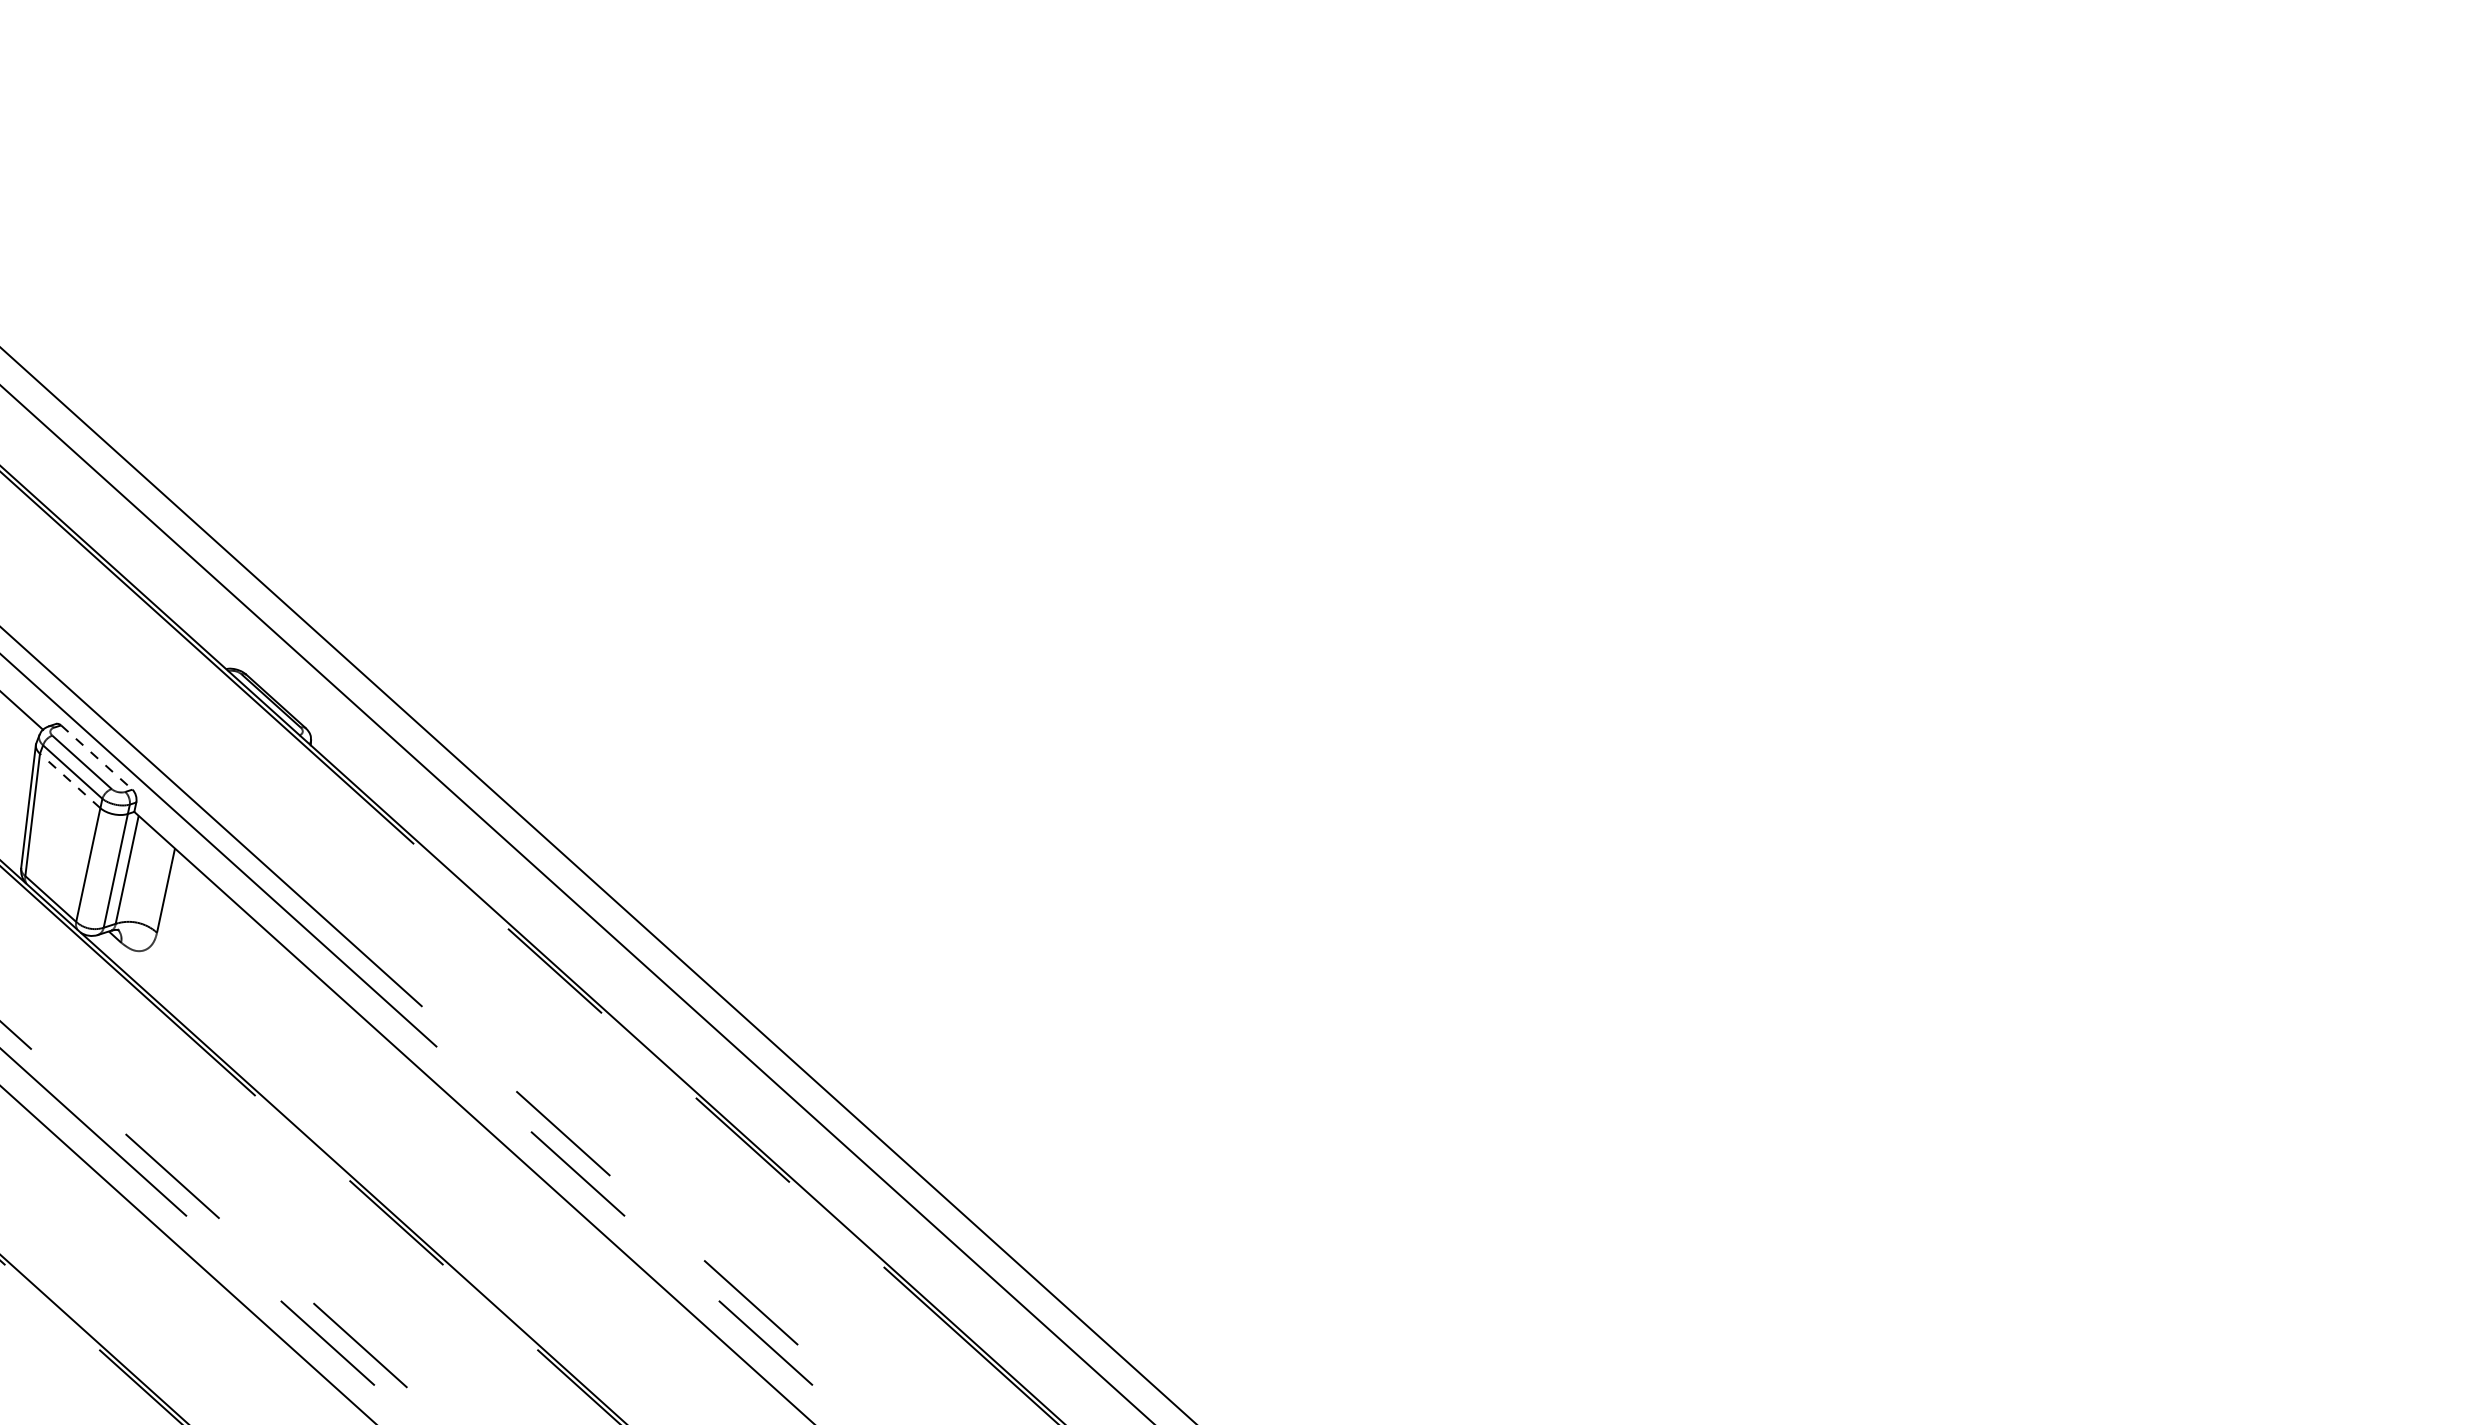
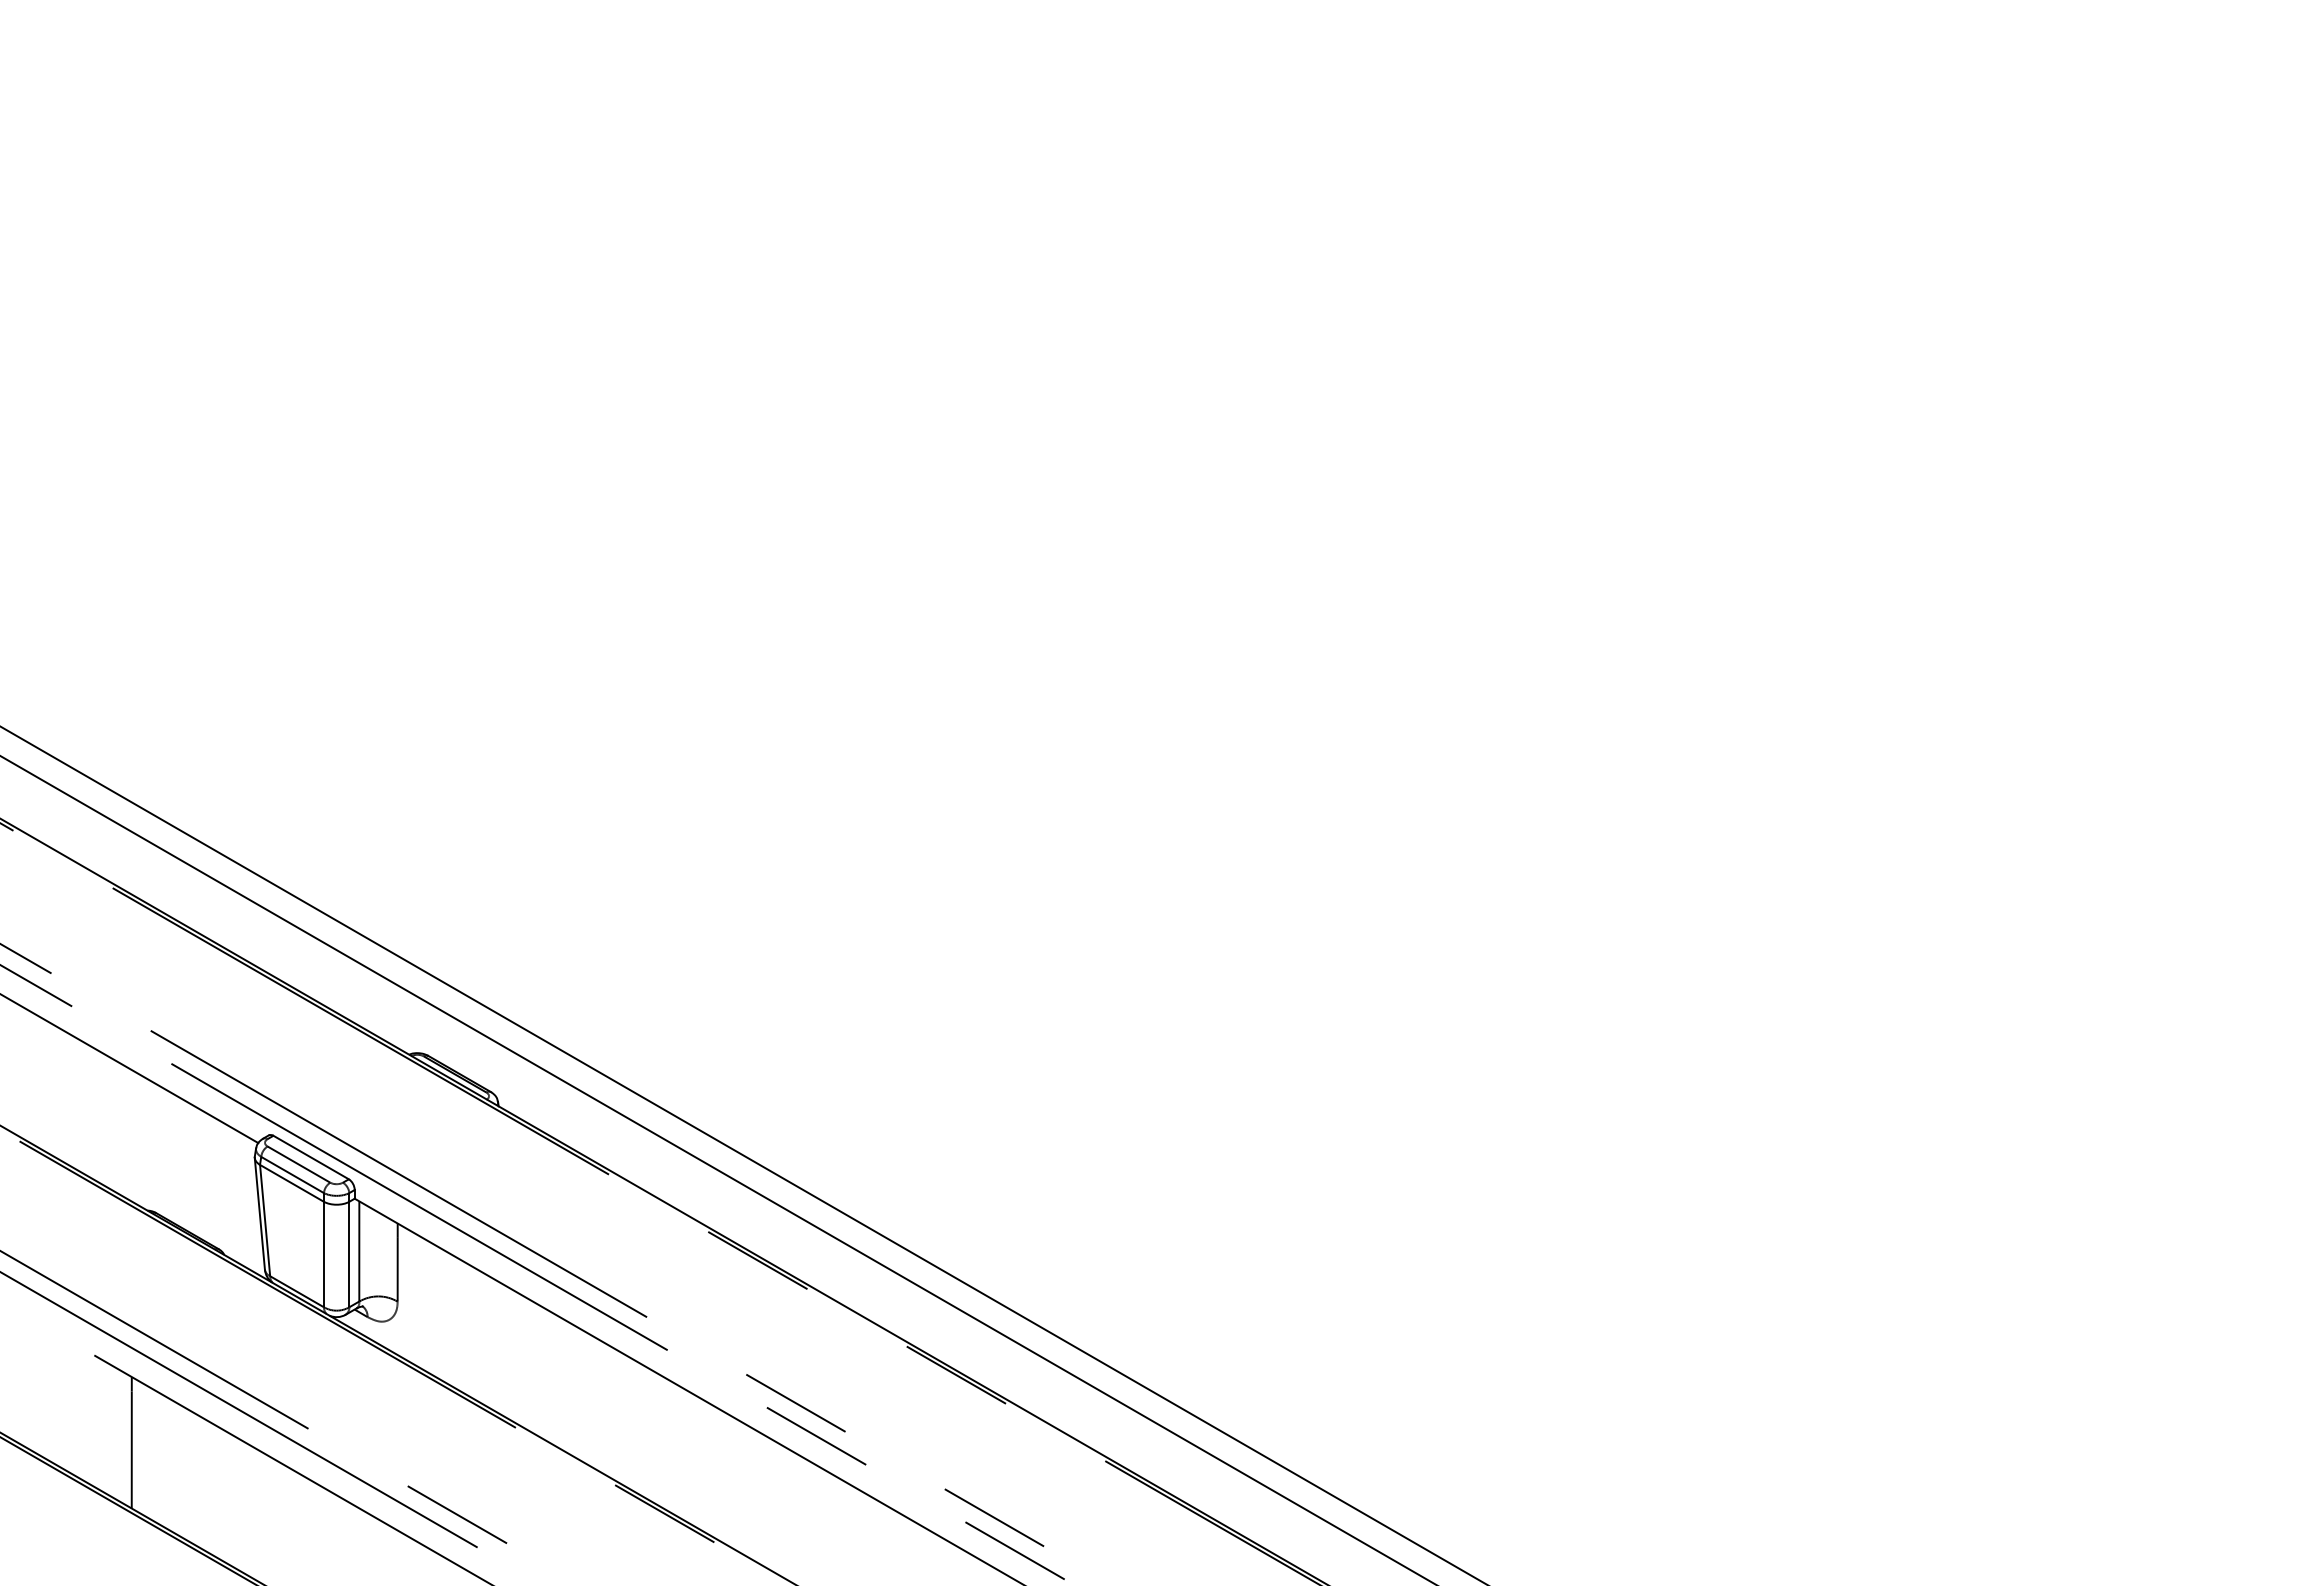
line: (97, 757) -> (311, 1157), dashed -> solid
line: (69, 781) -> (291, 1183), dashed -> solid

